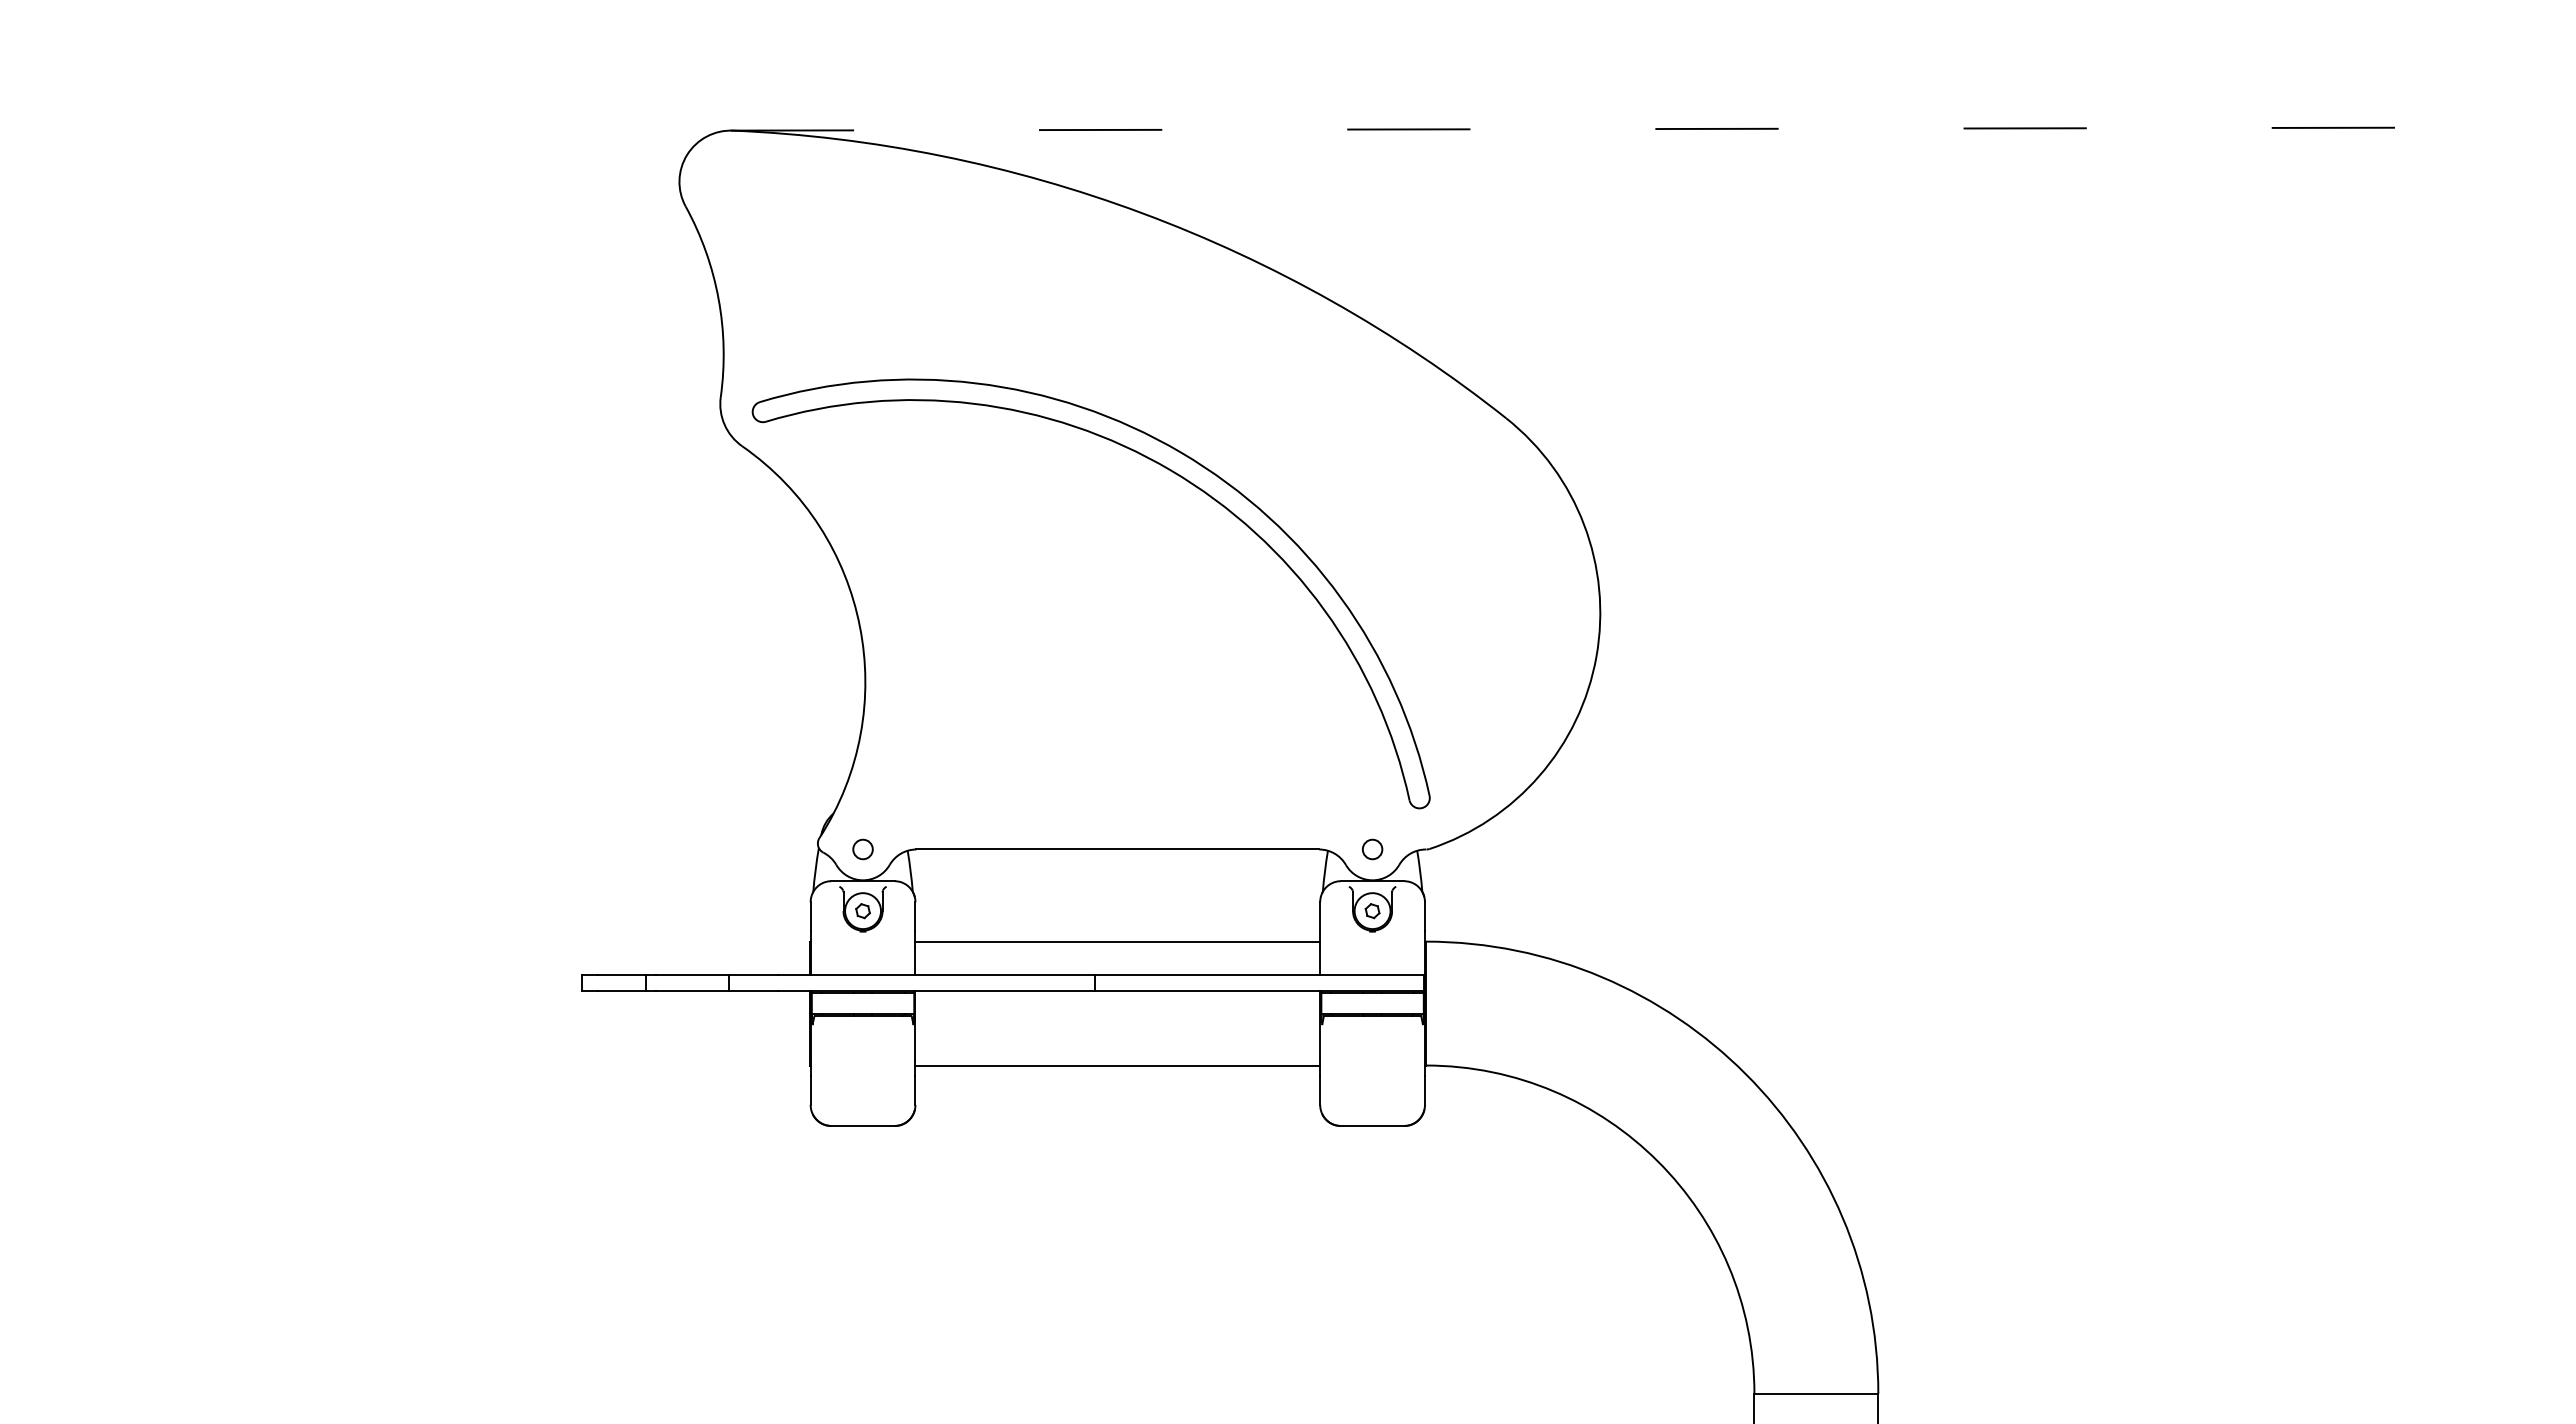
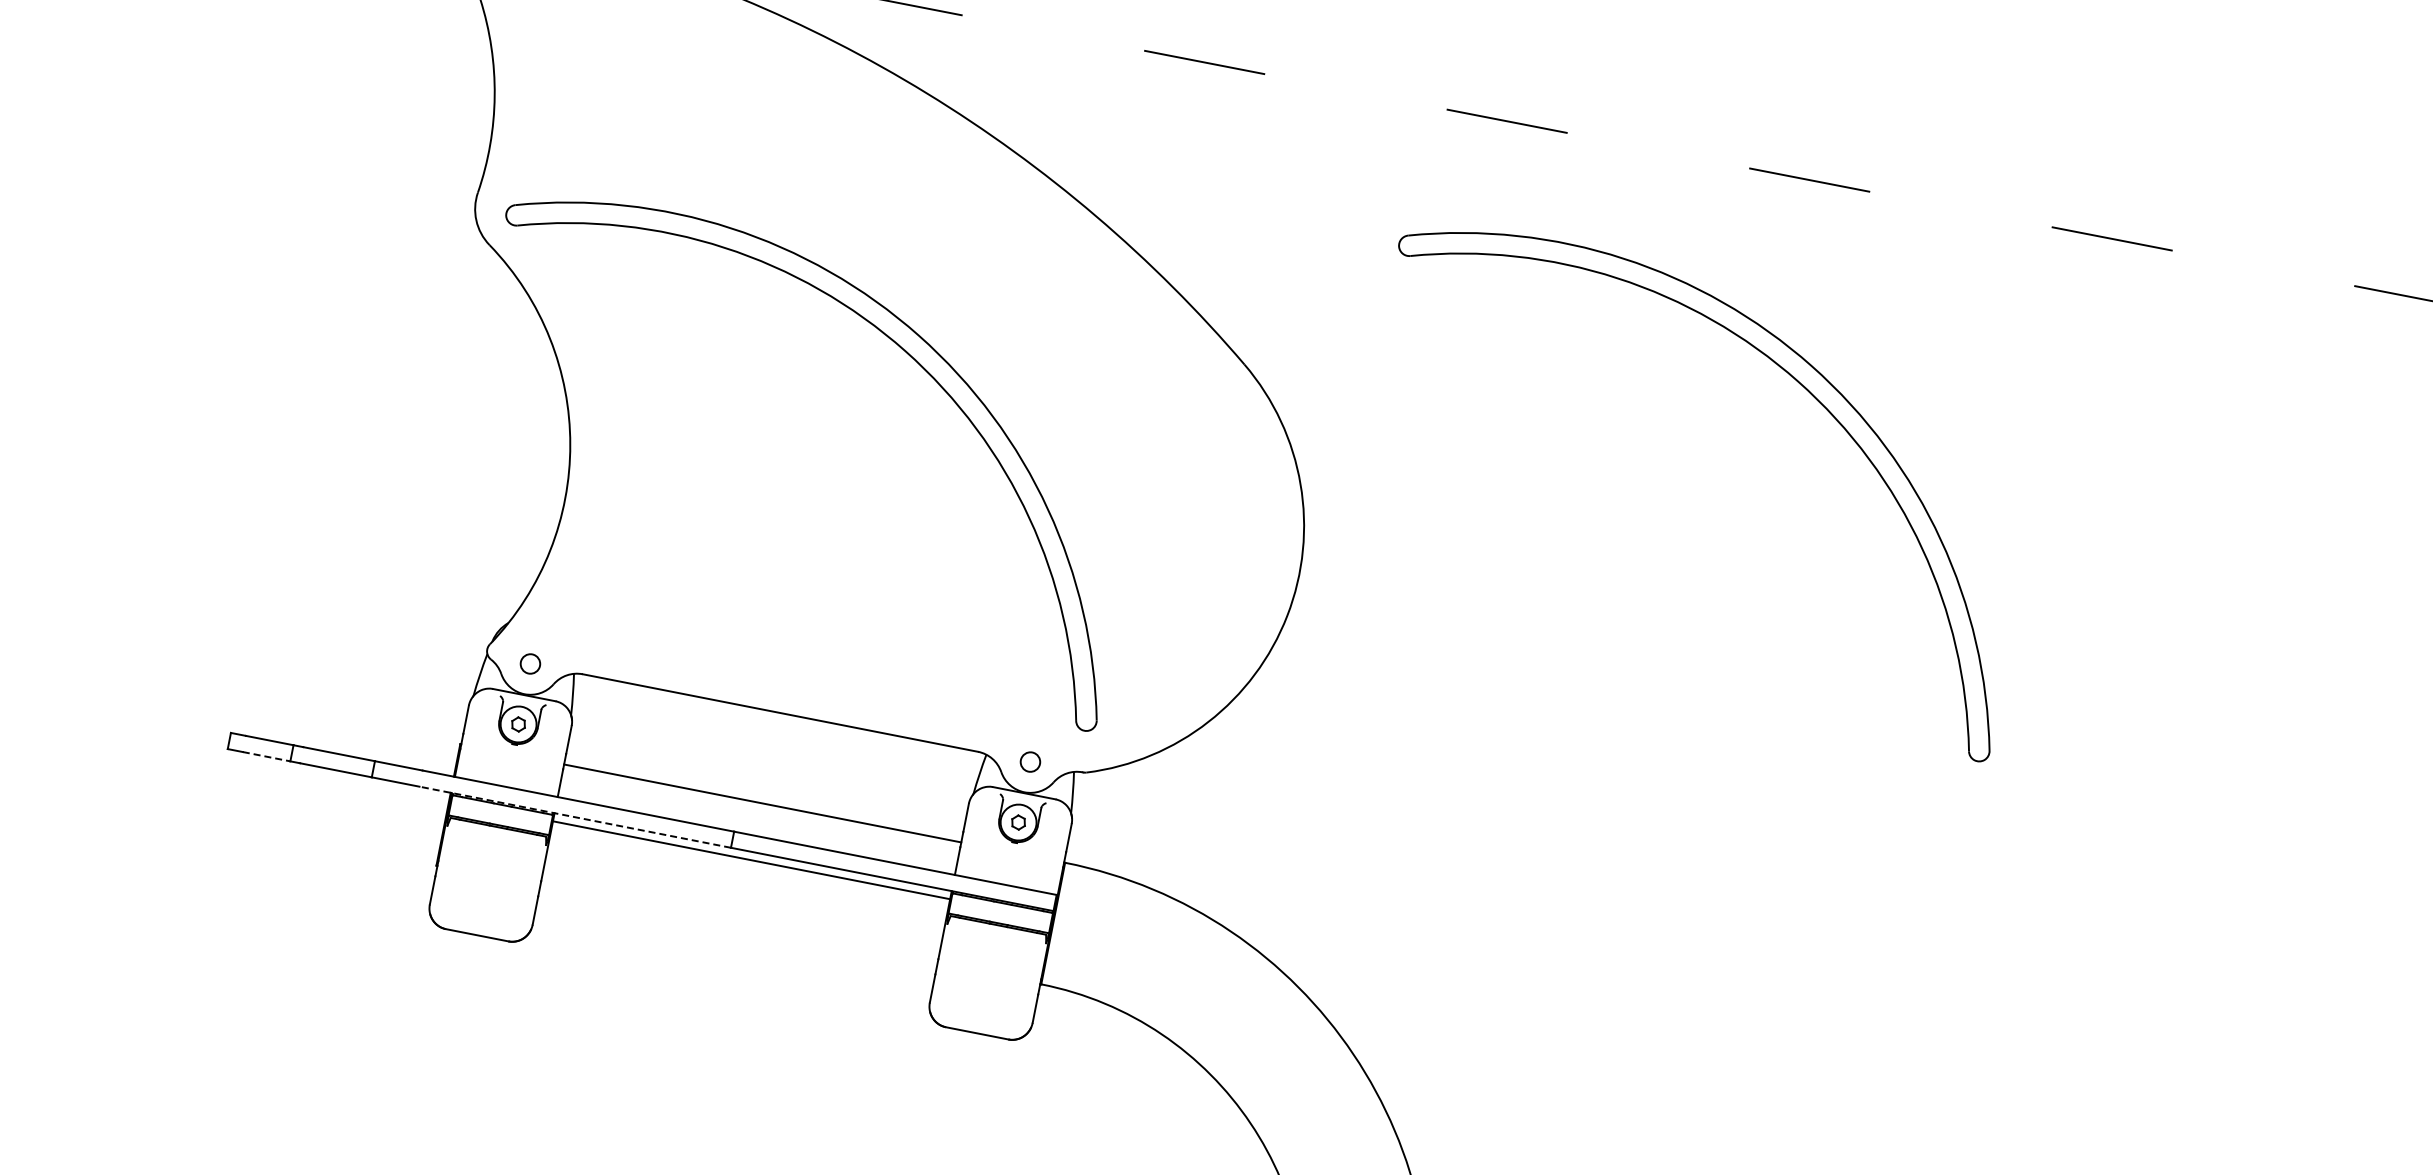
part: (2043, 324) -> (1789, 376), added
line: (622, 991) -> (267, 757), solid -> dashed
line: (936, 991) -> (575, 817), solid -> dashed
line: (1117, 1065) -> (751, 860), moved

